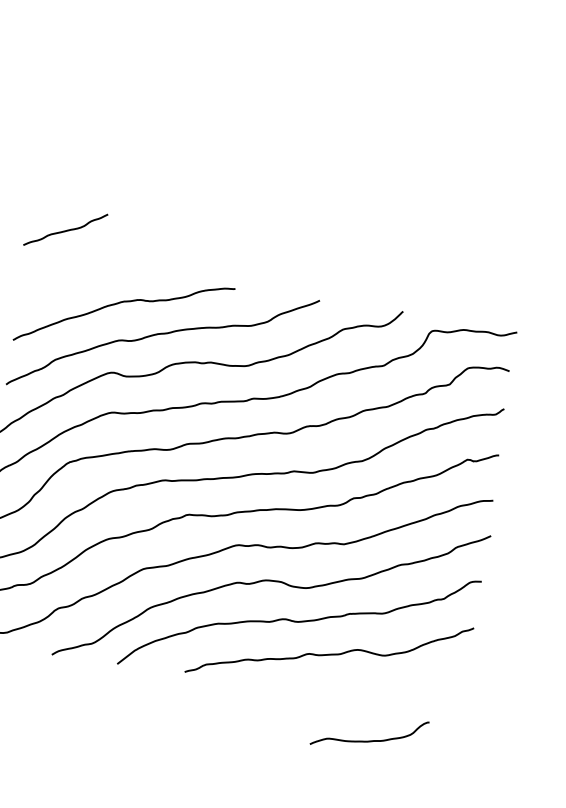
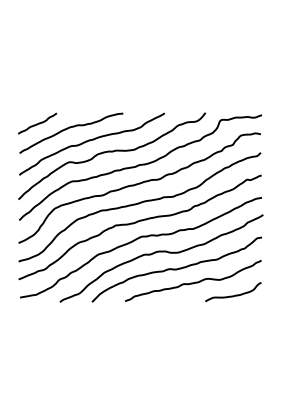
curve: (65, 229) -> (37, 123), moved
curve: (373, 738) -> (235, 294), moved

